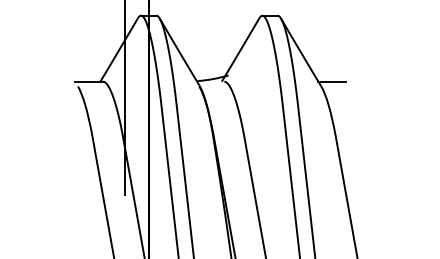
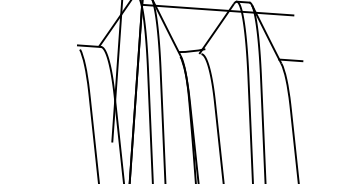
hatch: (240, 27) -> (217, 10), added

